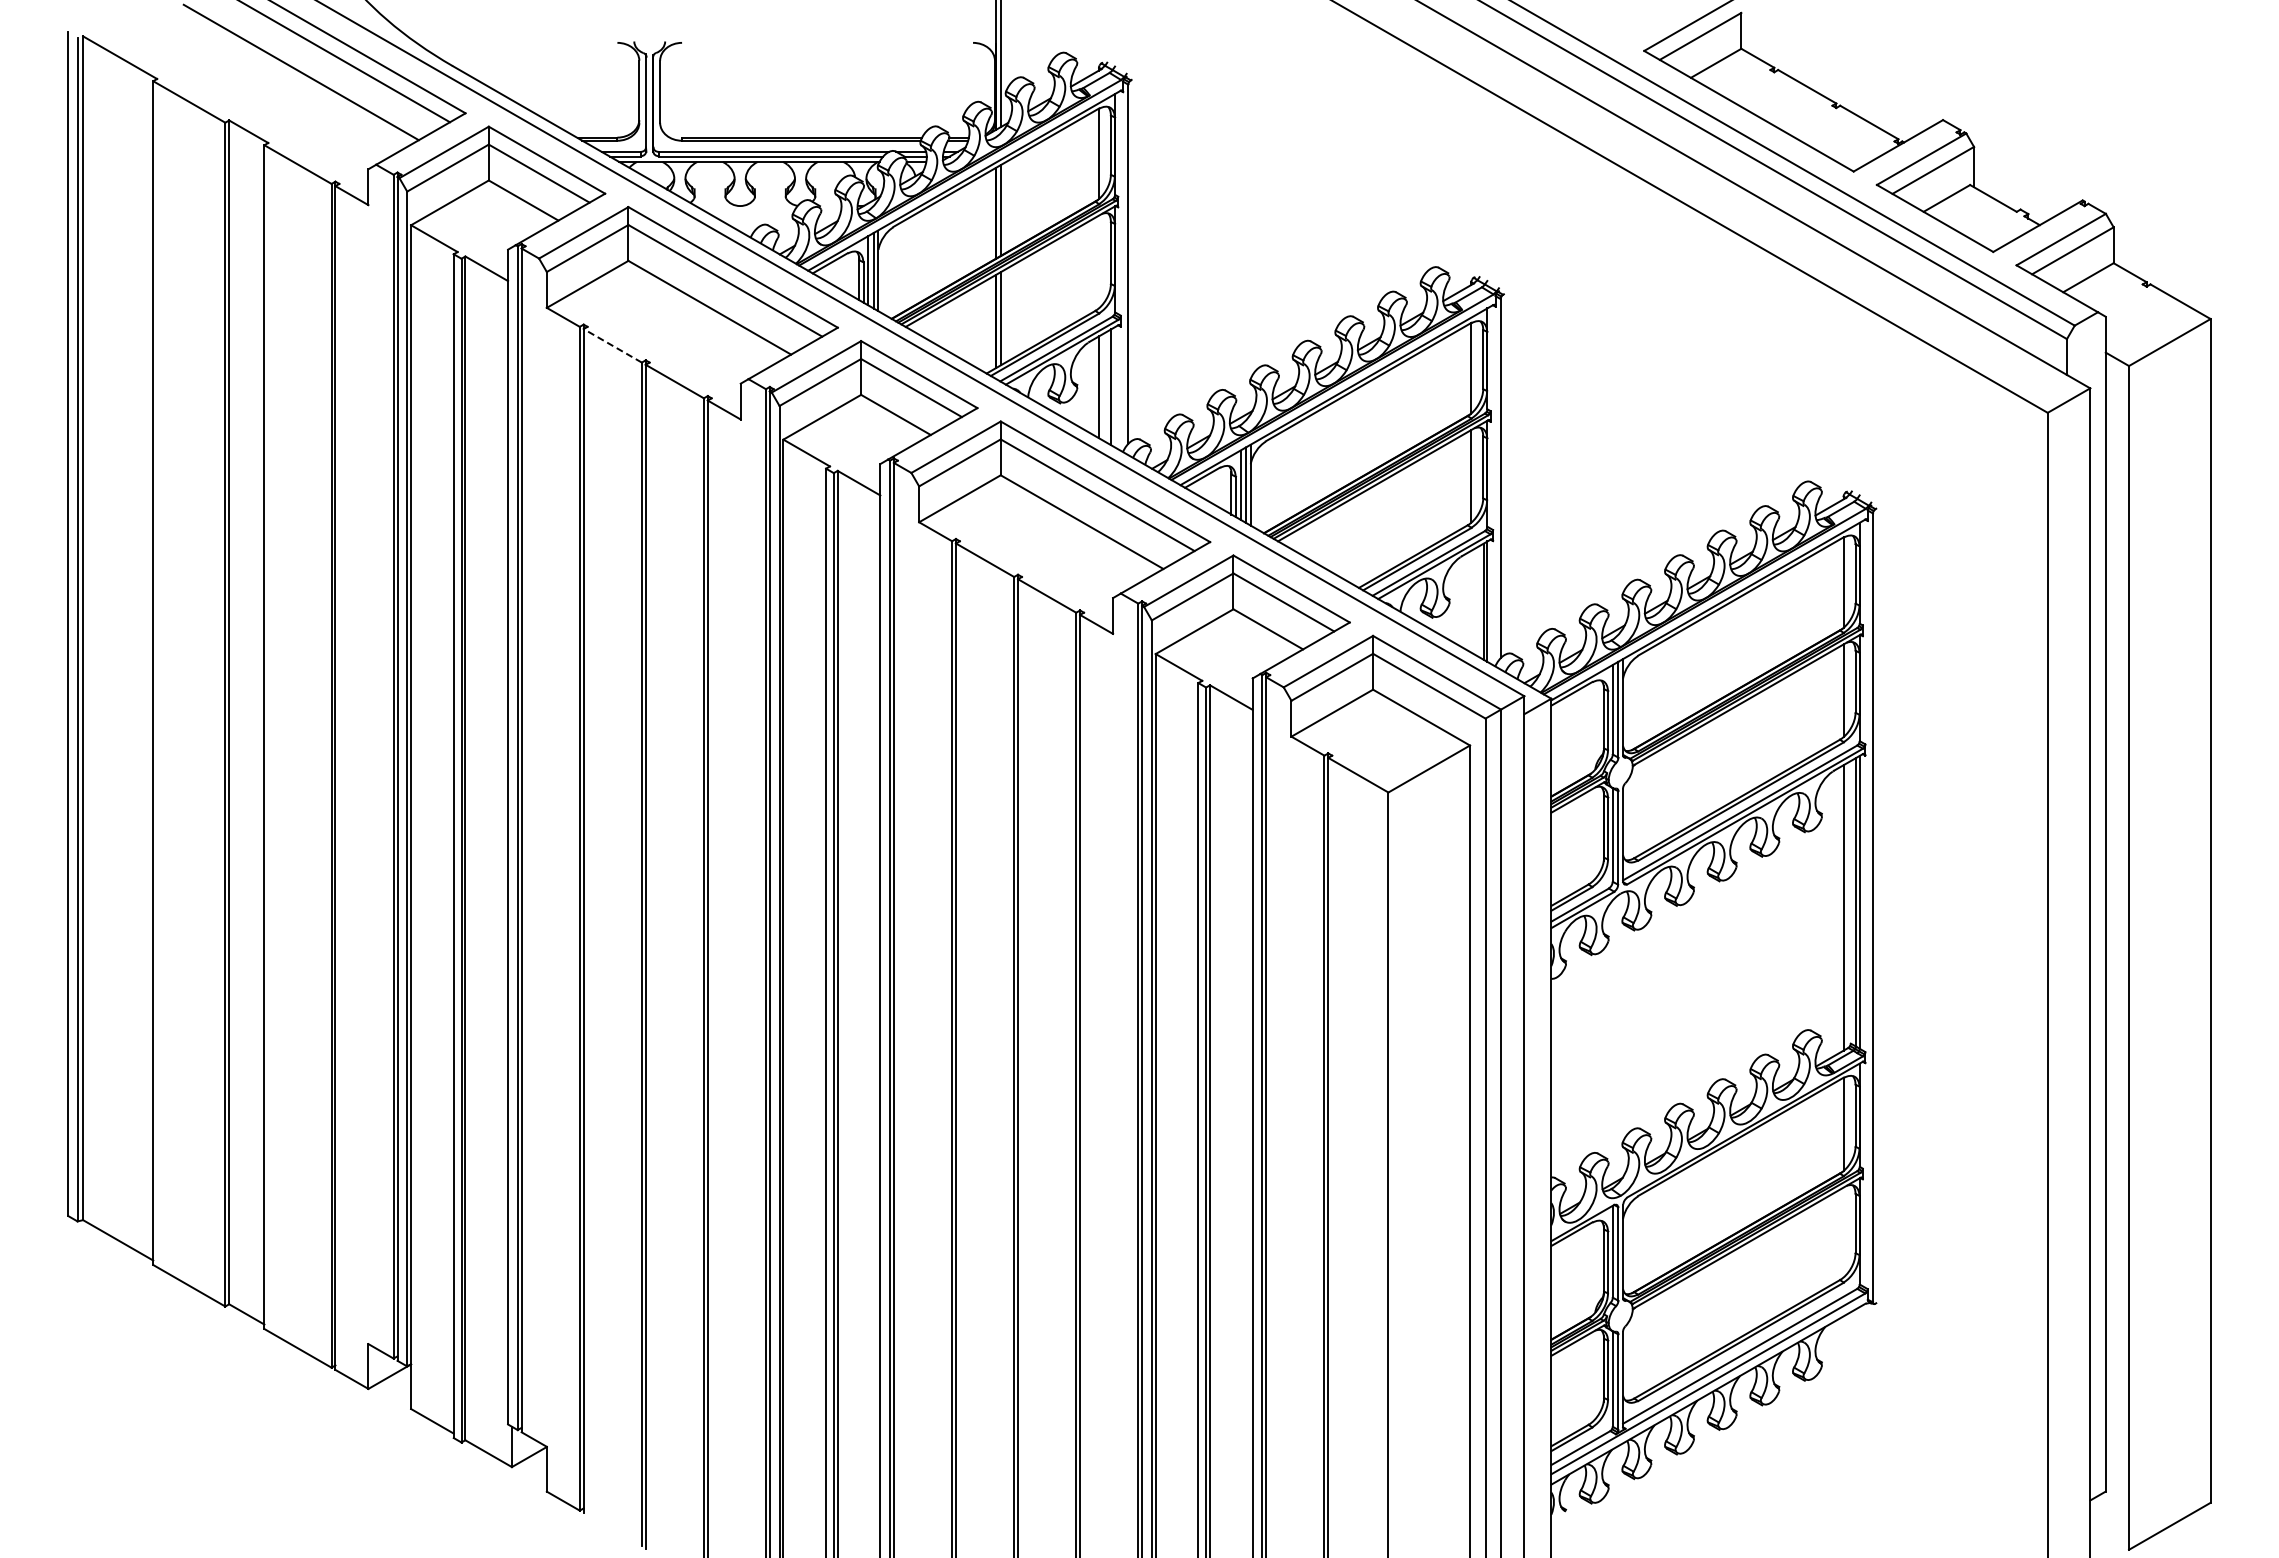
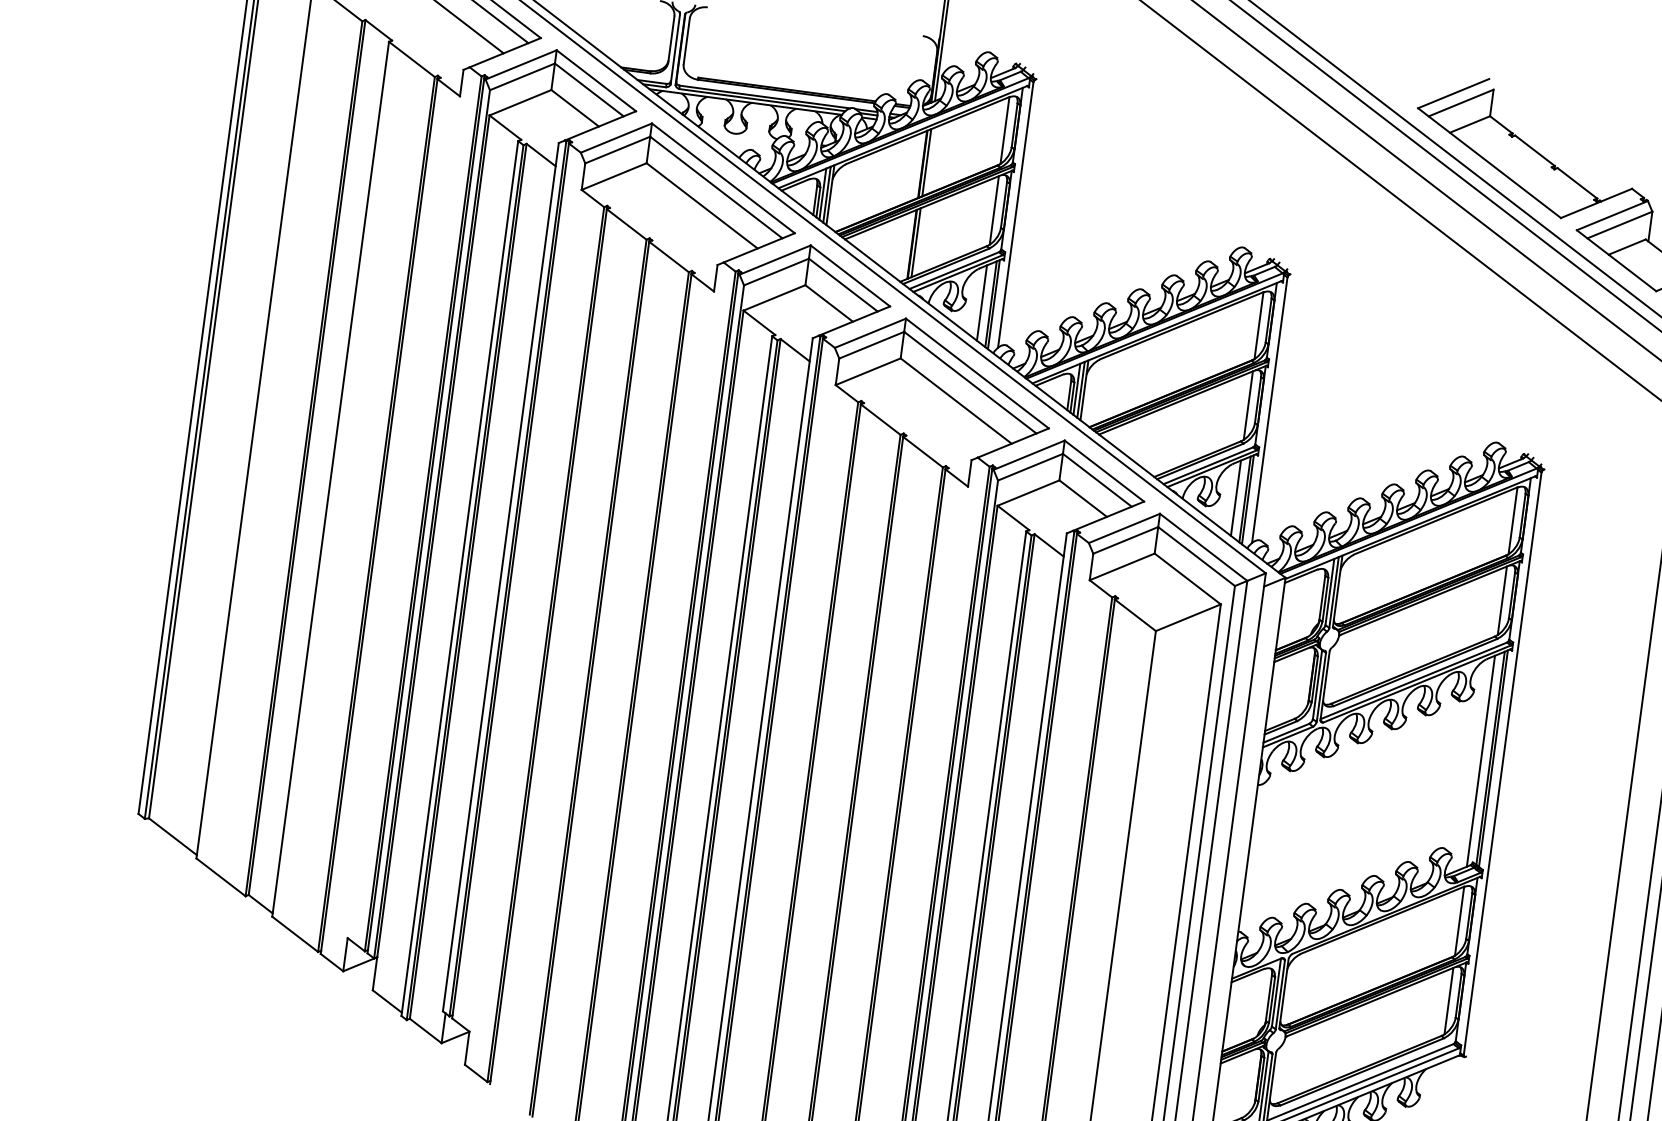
line: (1099, 261) -> (994, 210), added
line: (612, 345) -> (626, 224), dashed -> solid
line: (1115, 387) -> (994, 304), added
line: (1471, 601) -> (1236, 498), added
line: (1843, 1232) -> (1448, 1001), added

